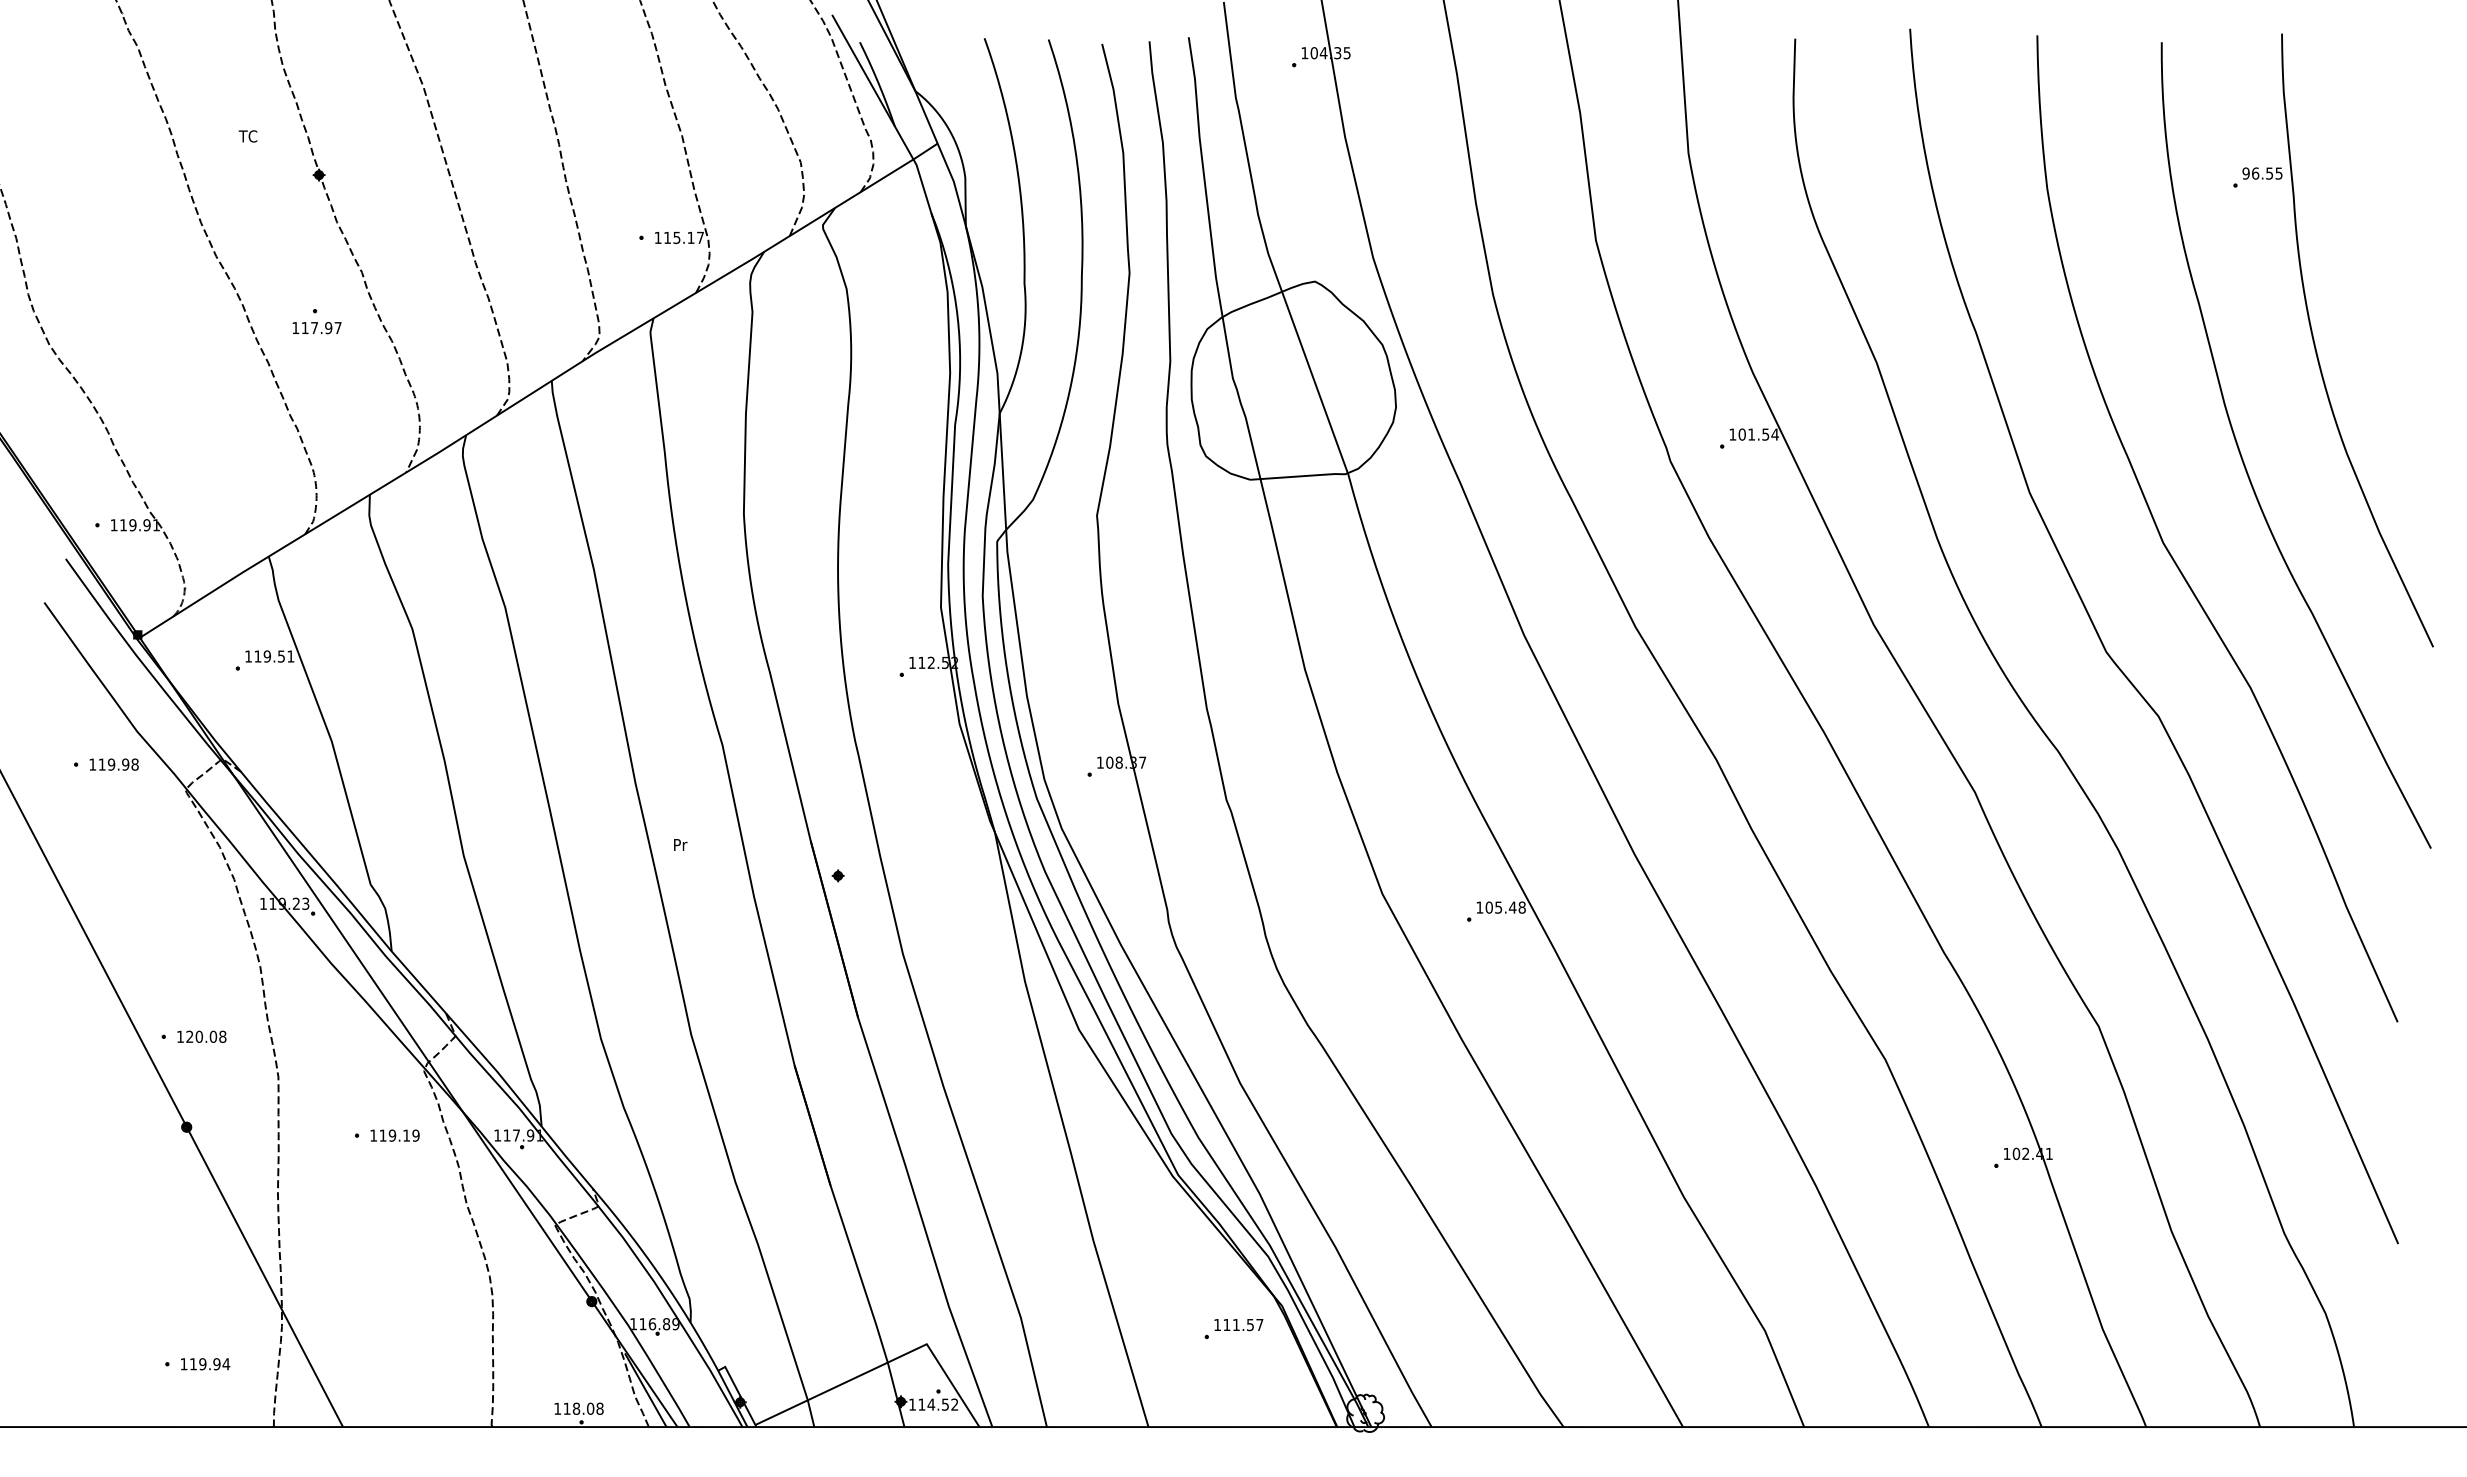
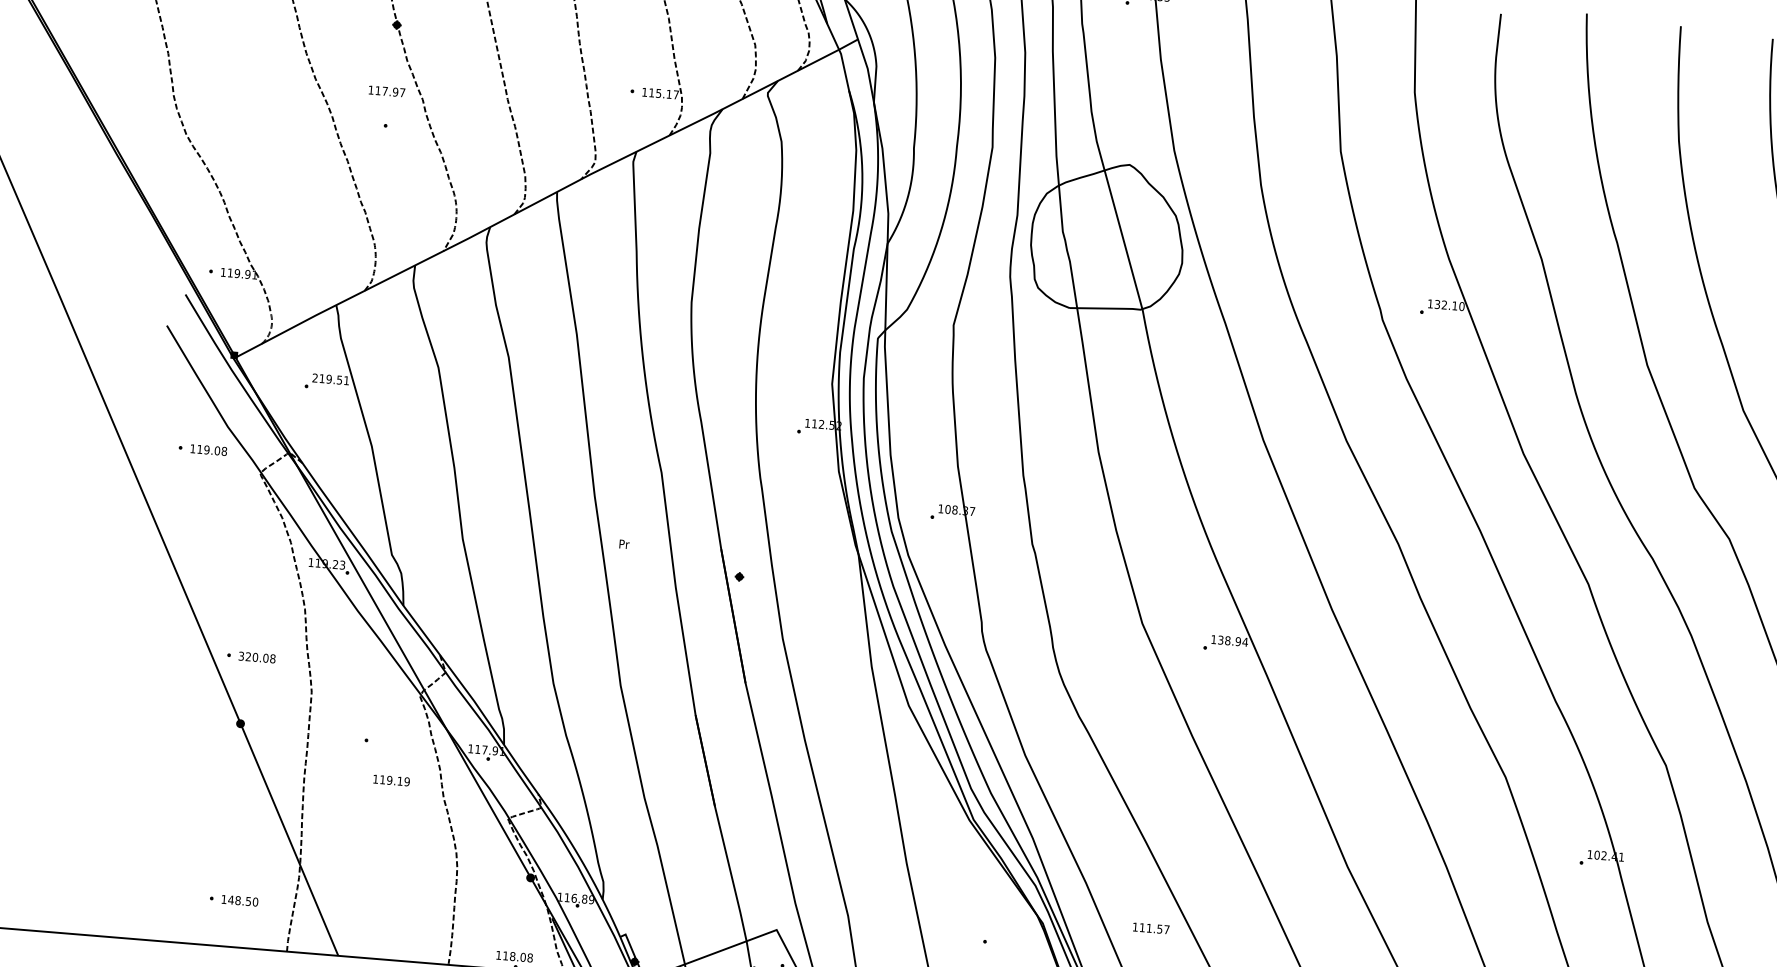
text: (316, 328) -> (386, 91), moved
text: (1758, 434) -> (1449, 305), 101.54 -> 132.10
text: (248, 656) -> (315, 378), 119.51 -> 219.51
text: (125, 764) -> (217, 450), 119.98 -> 119.08
text: (1505, 907) -> (1232, 641), 105.48 -> 138.94
text: (180, 1036) -> (241, 656), 120.08 -> 320.08
text: (394, 1135) -> (391, 780), moved
text: (1238, 1325) -> (1150, 928), moved
text: (209, 1364) -> (243, 901), 119.94 -> 148.50

